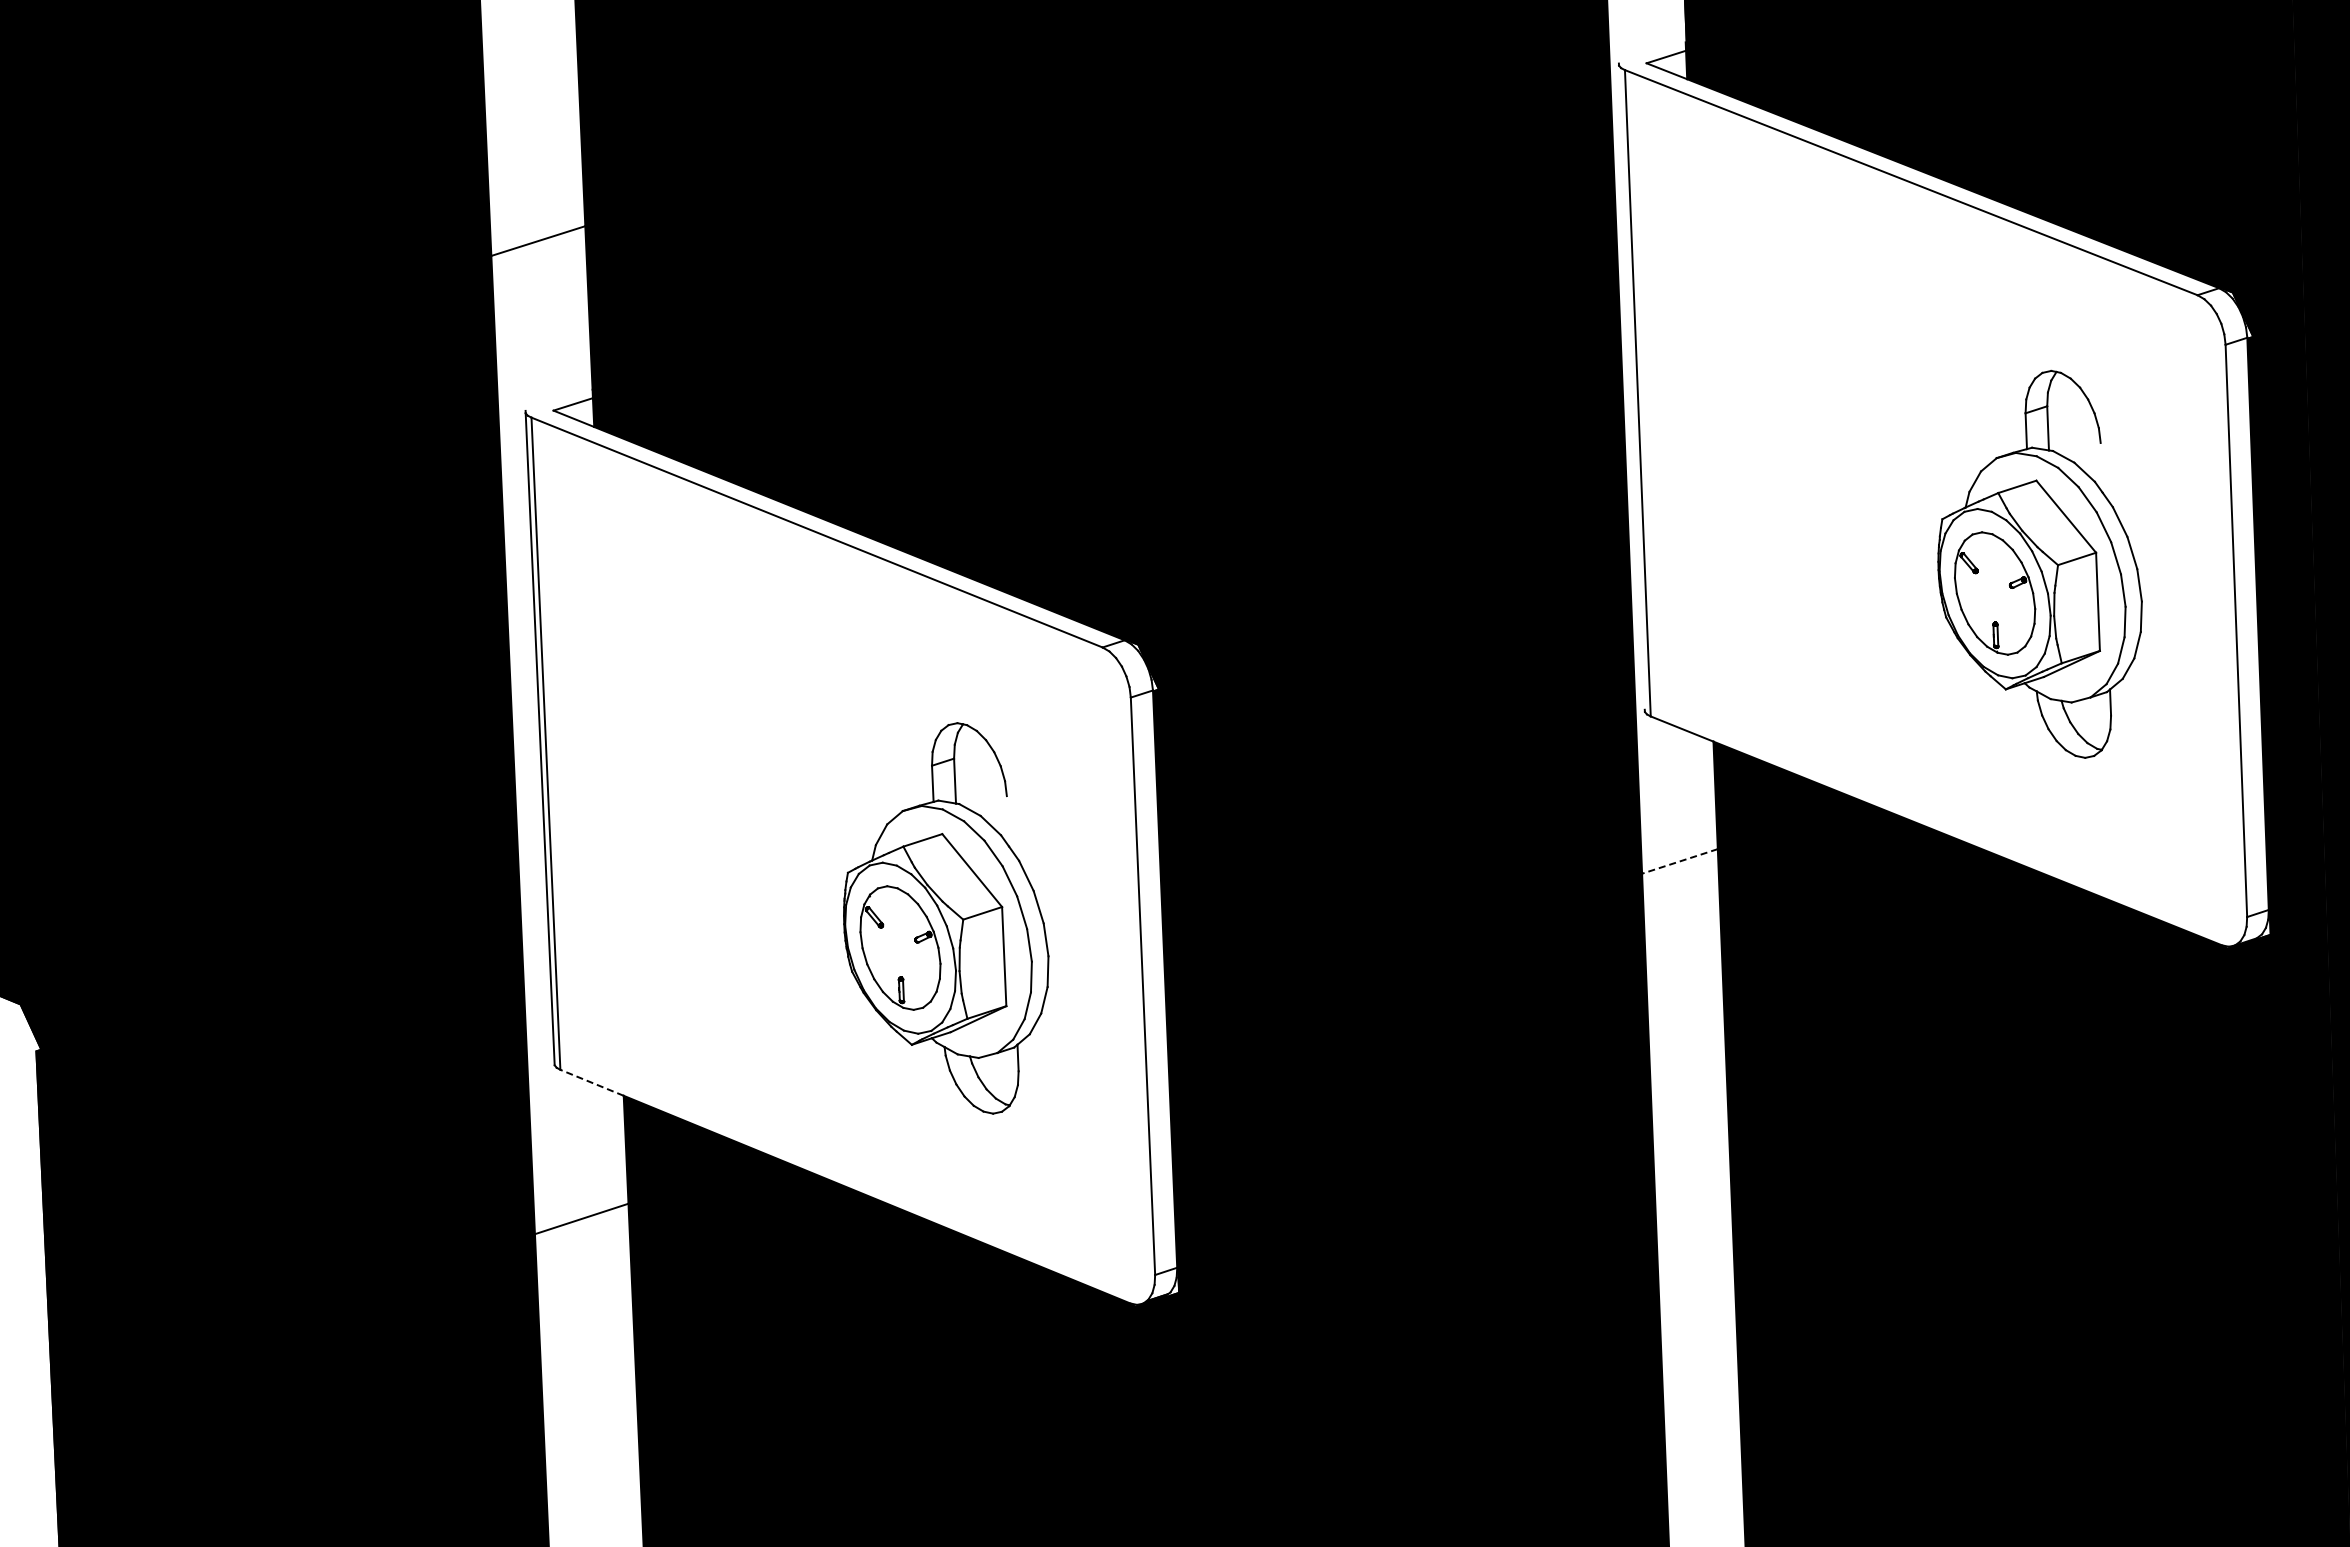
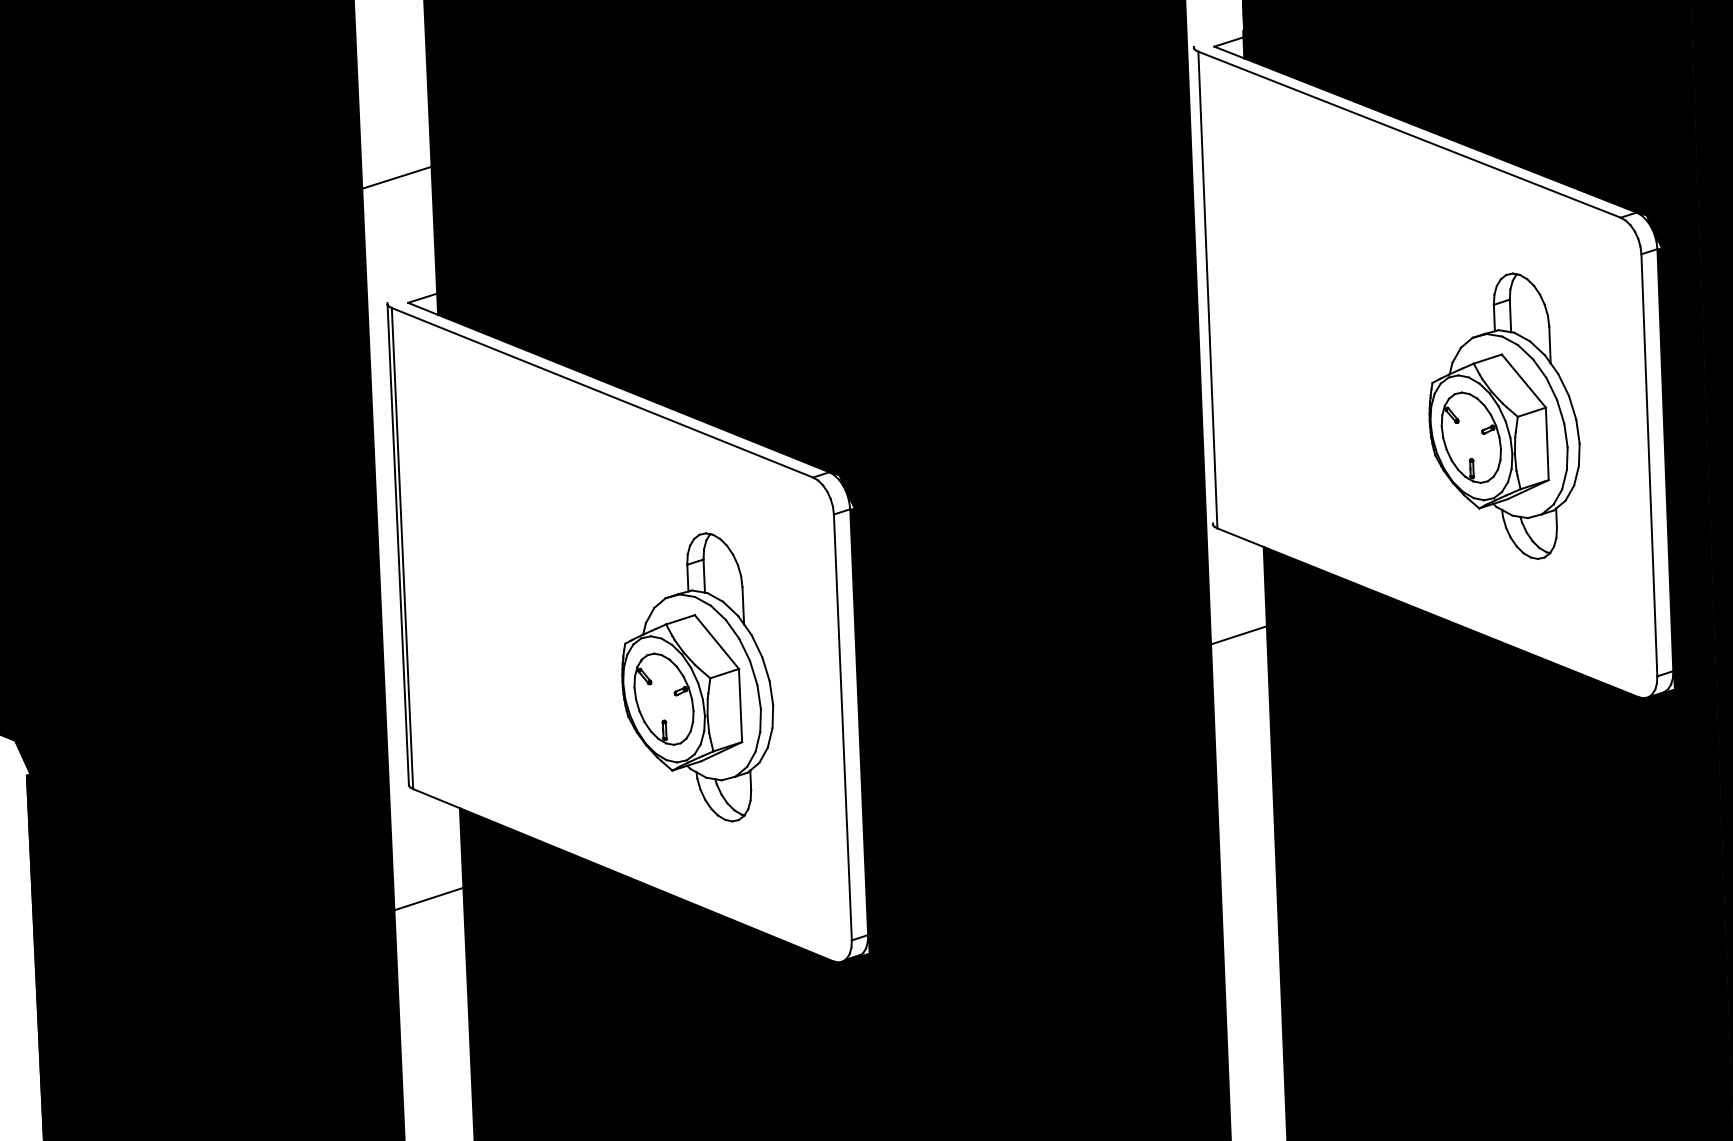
line: (2101, 467) -> (1549, 344), added
line: (1007, 821) -> (742, 605), added
line: (1679, 861) -> (1238, 635), dashed -> solid
line: (591, 1082) -> (436, 798), dashed -> solid

